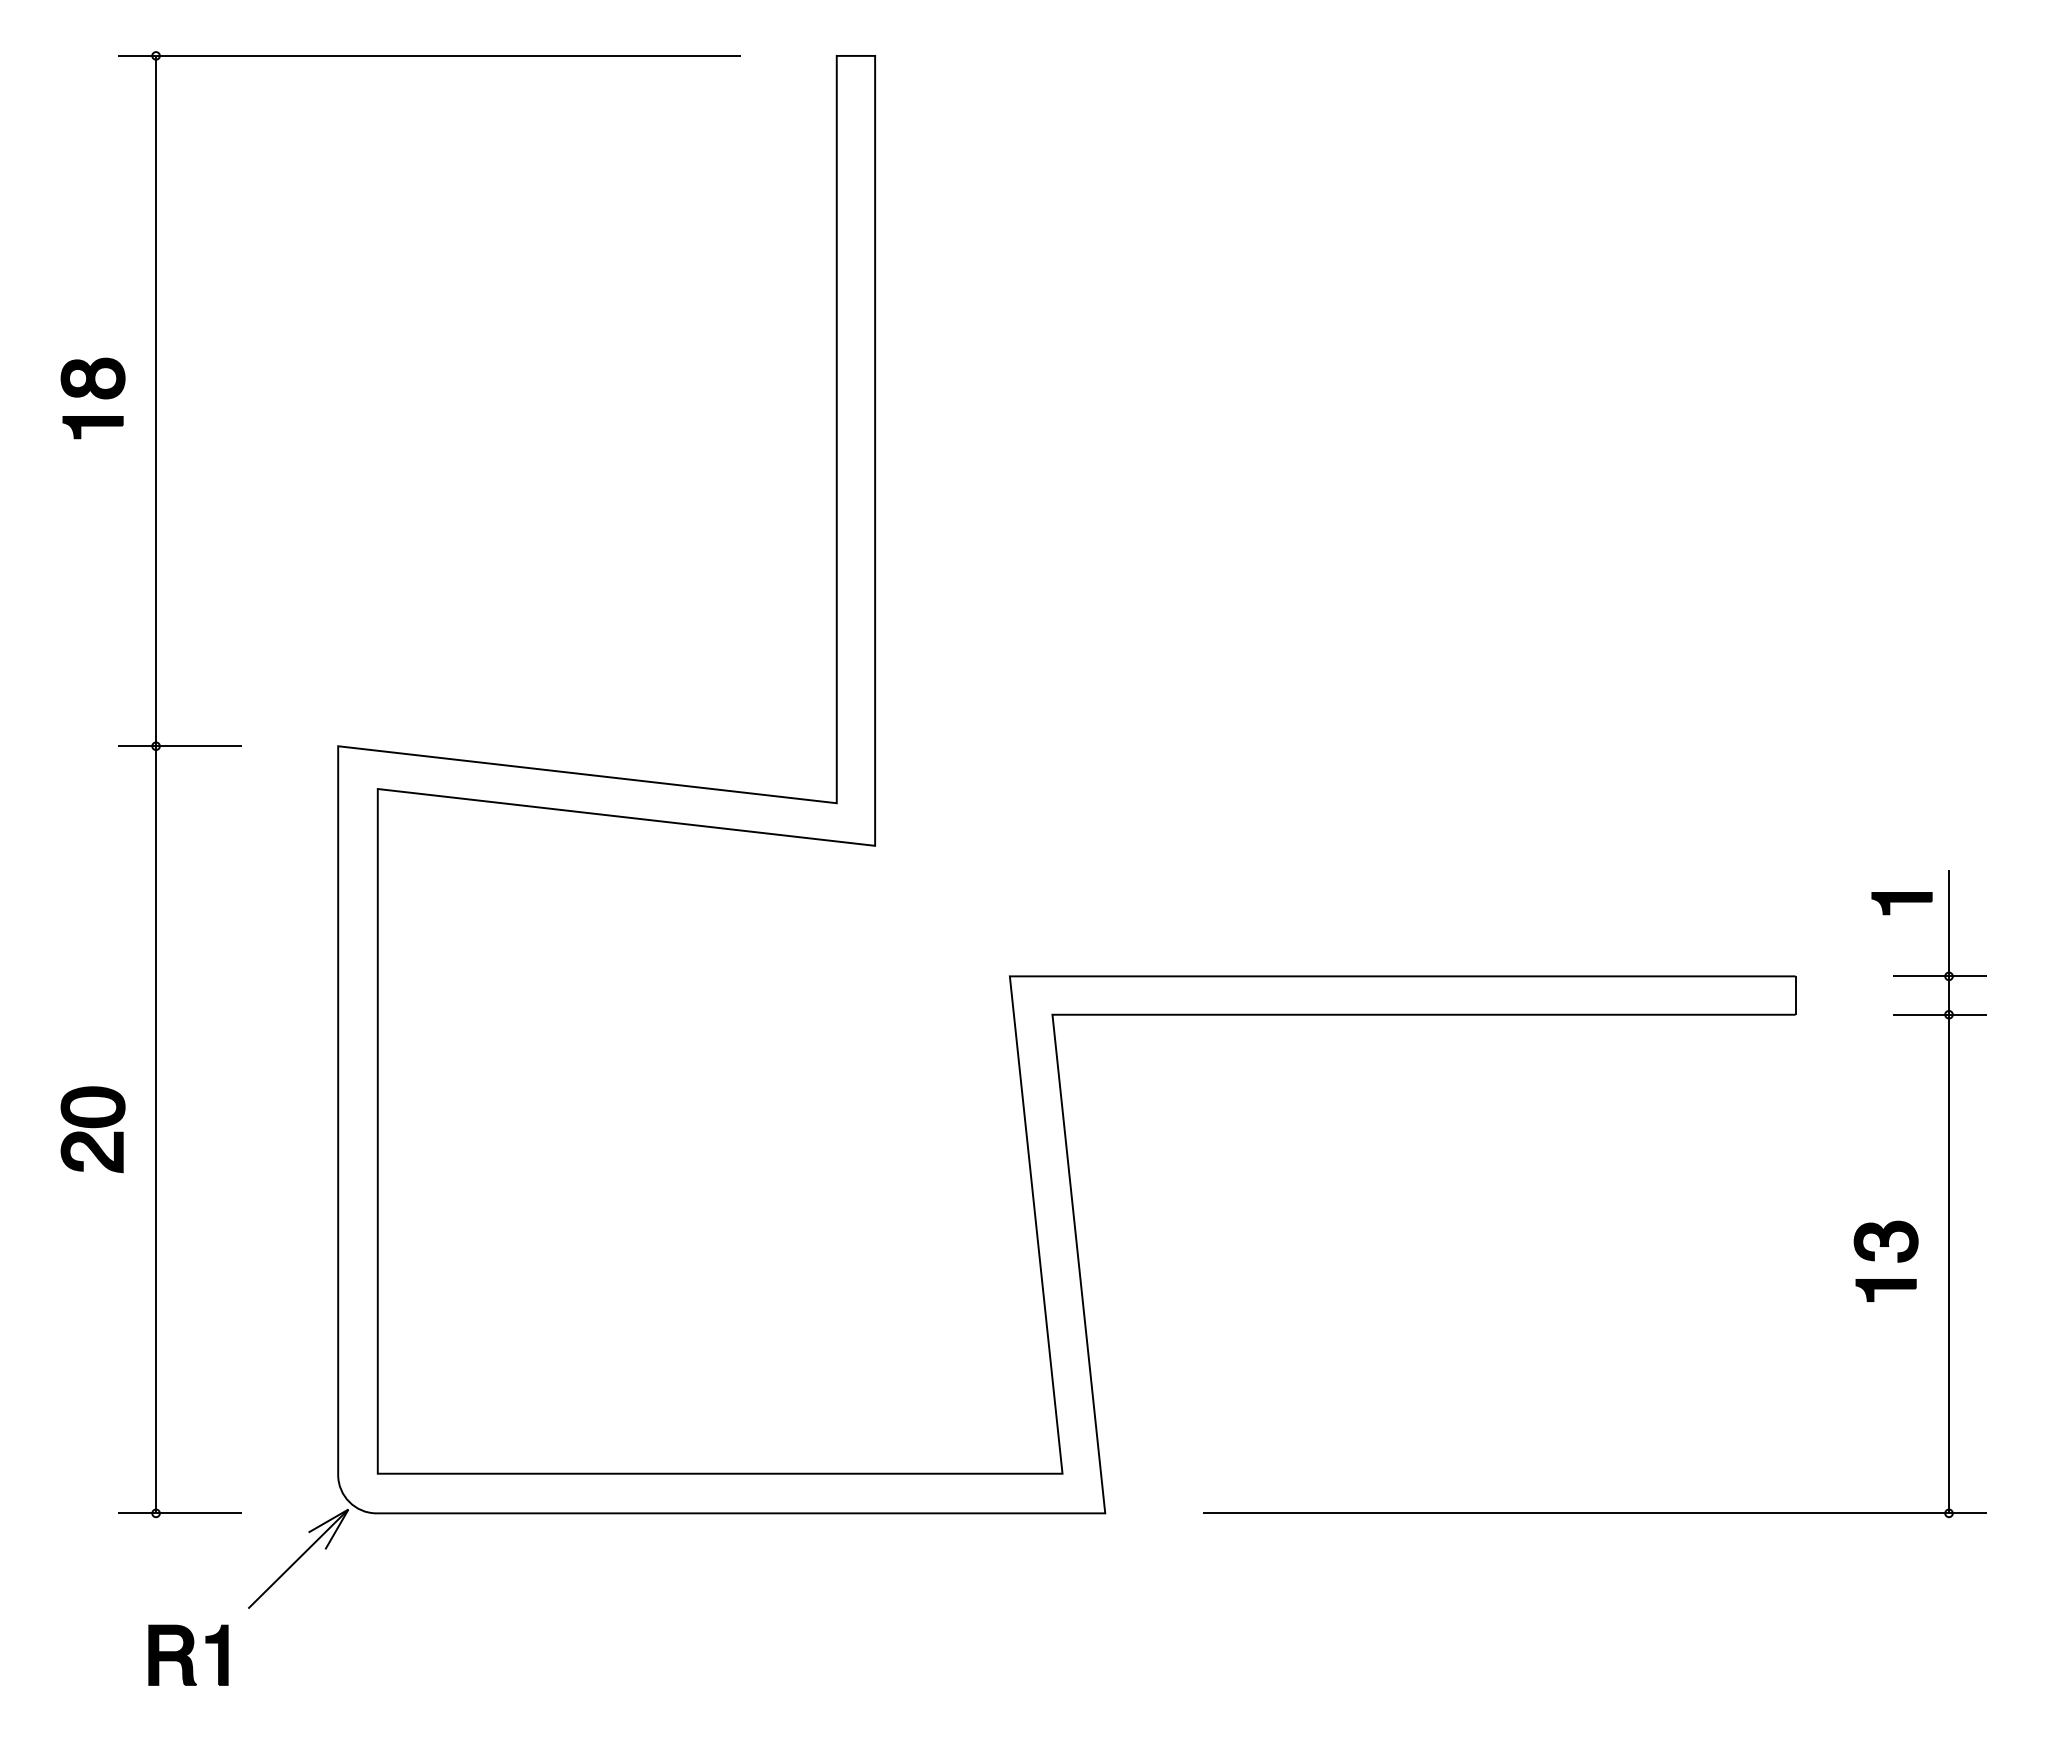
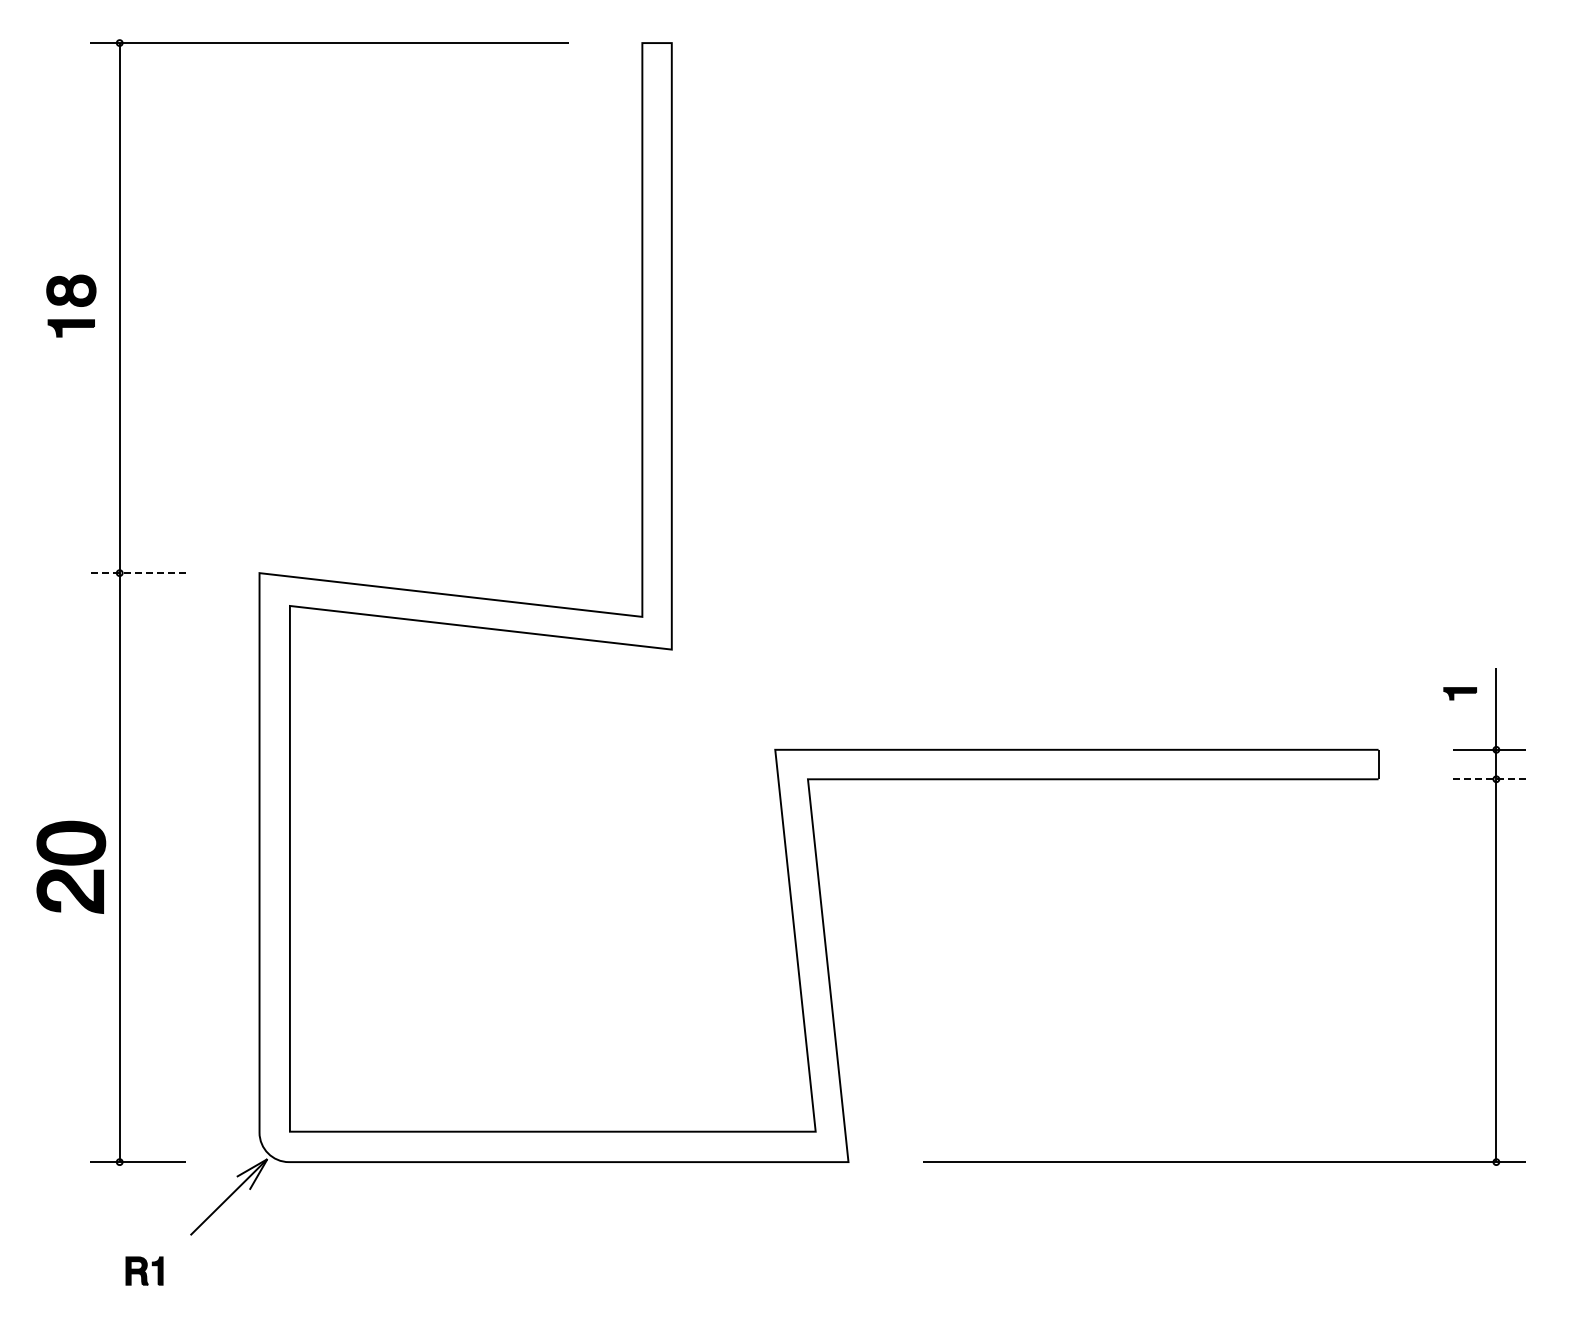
line: (180, 746) -> (138, 573), solid -> dashed
part: (1901, 903) -> (1459, 693), size x0.7
line: (1941, 1015) -> (1490, 779), solid -> dashed
part: (93, 1129) -> (71, 867), size x1.4
part: (1897, 1261) -> (1456, 968), removed
part: (188, 1654) -> (144, 1270), size x0.6

